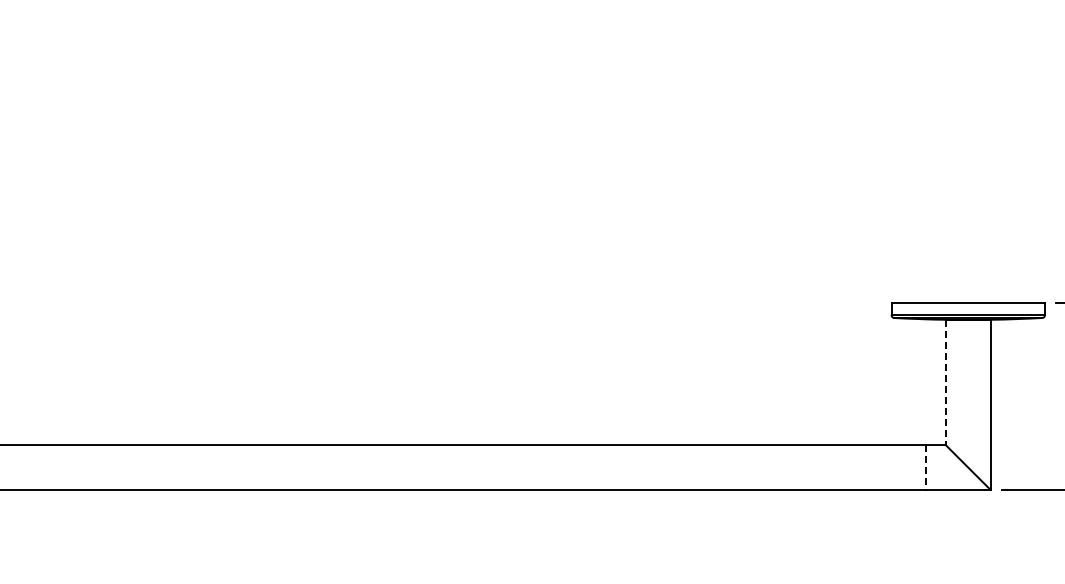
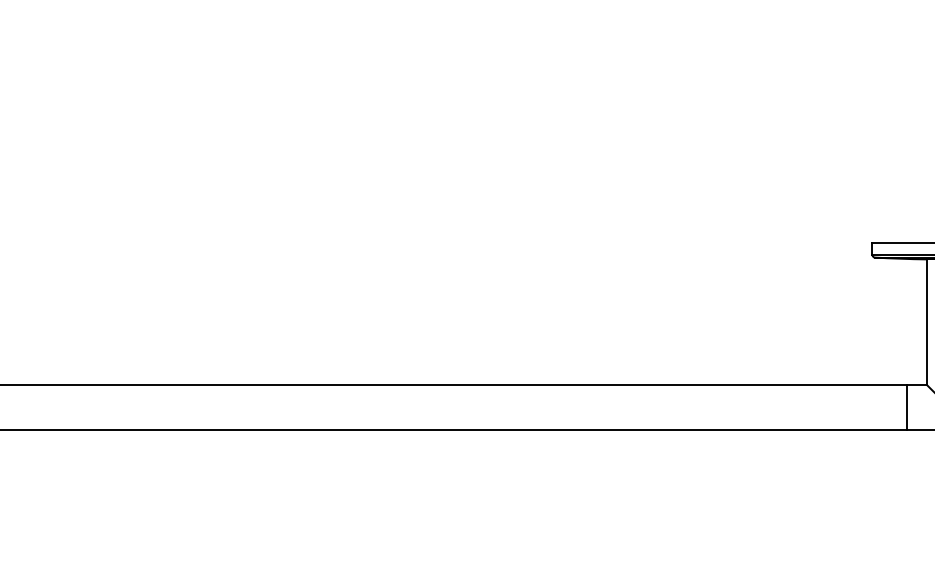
line: (945, 382) -> (926, 322), dashed -> solid
line: (926, 468) -> (907, 408), dashed -> solid

